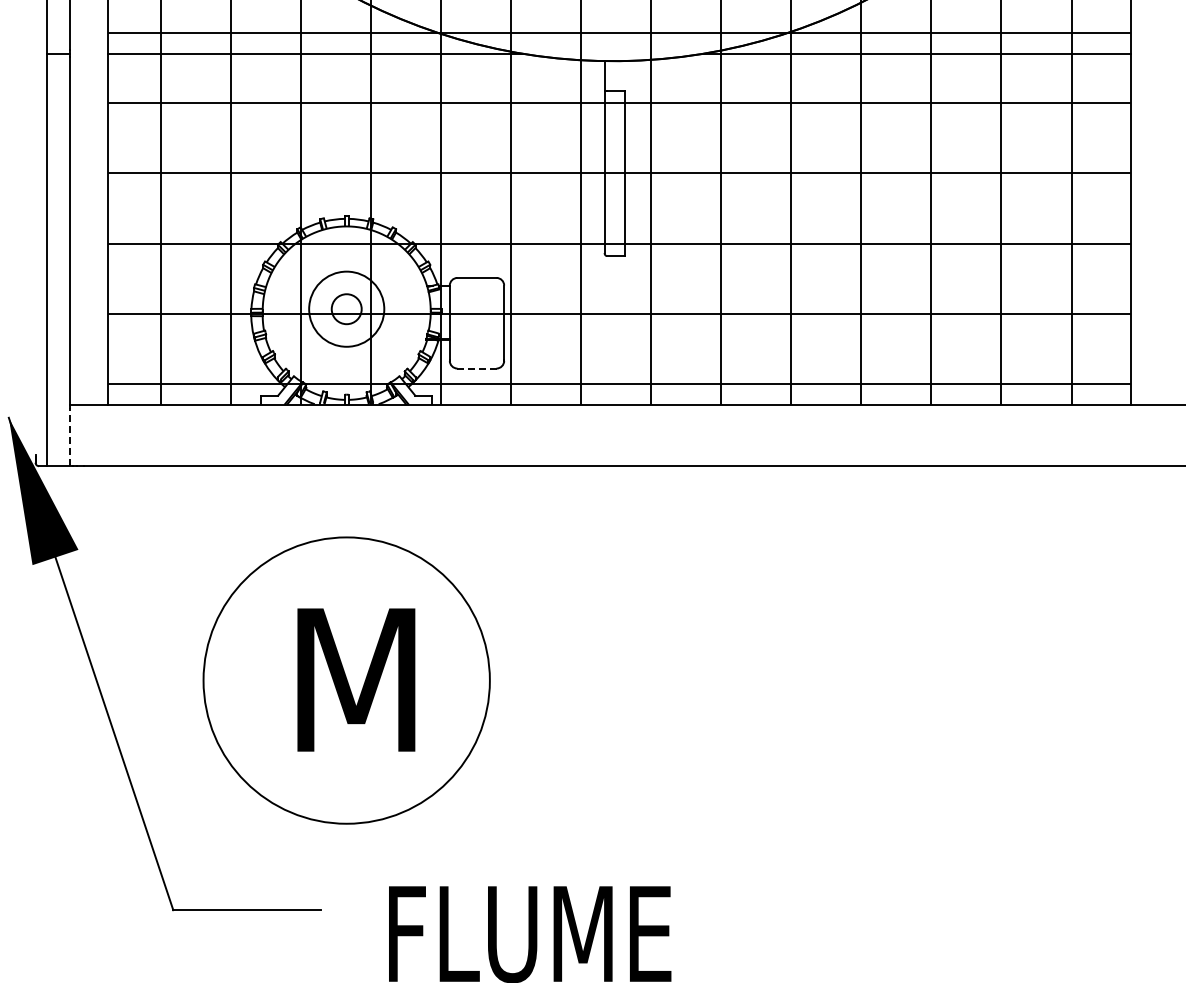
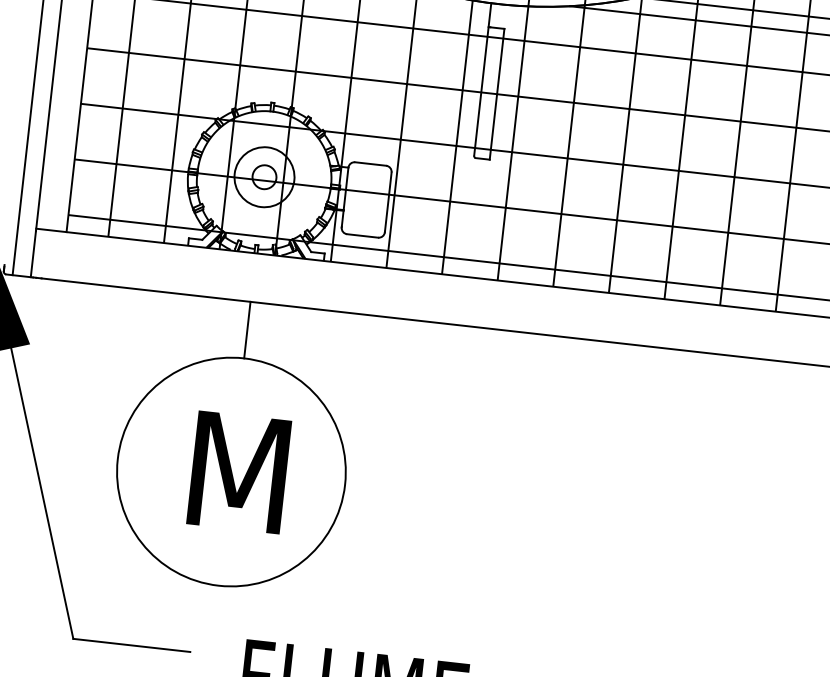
line: (477, 368) -> (363, 235), dashed -> solid
line: (69, 436) -> (33, 253), dashed -> solid
line: (346, 501) -> (247, 329), added

